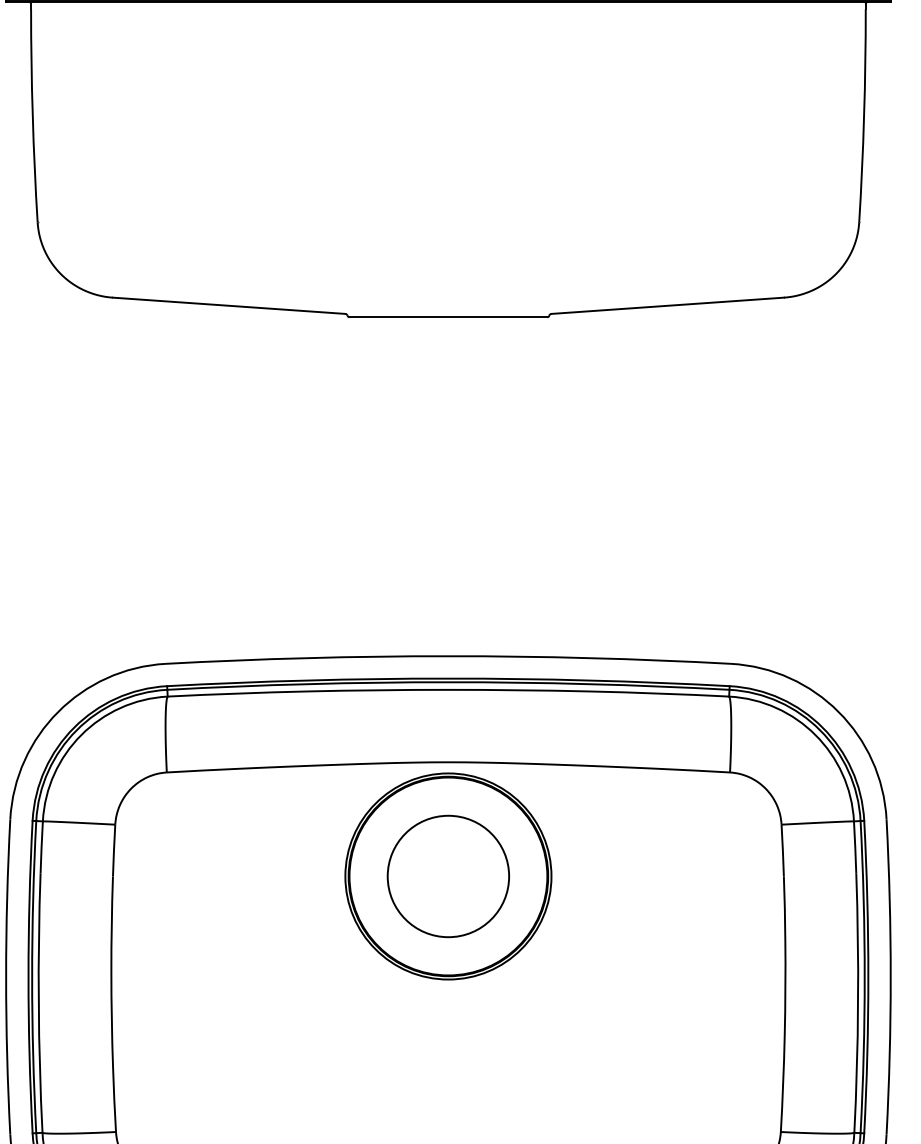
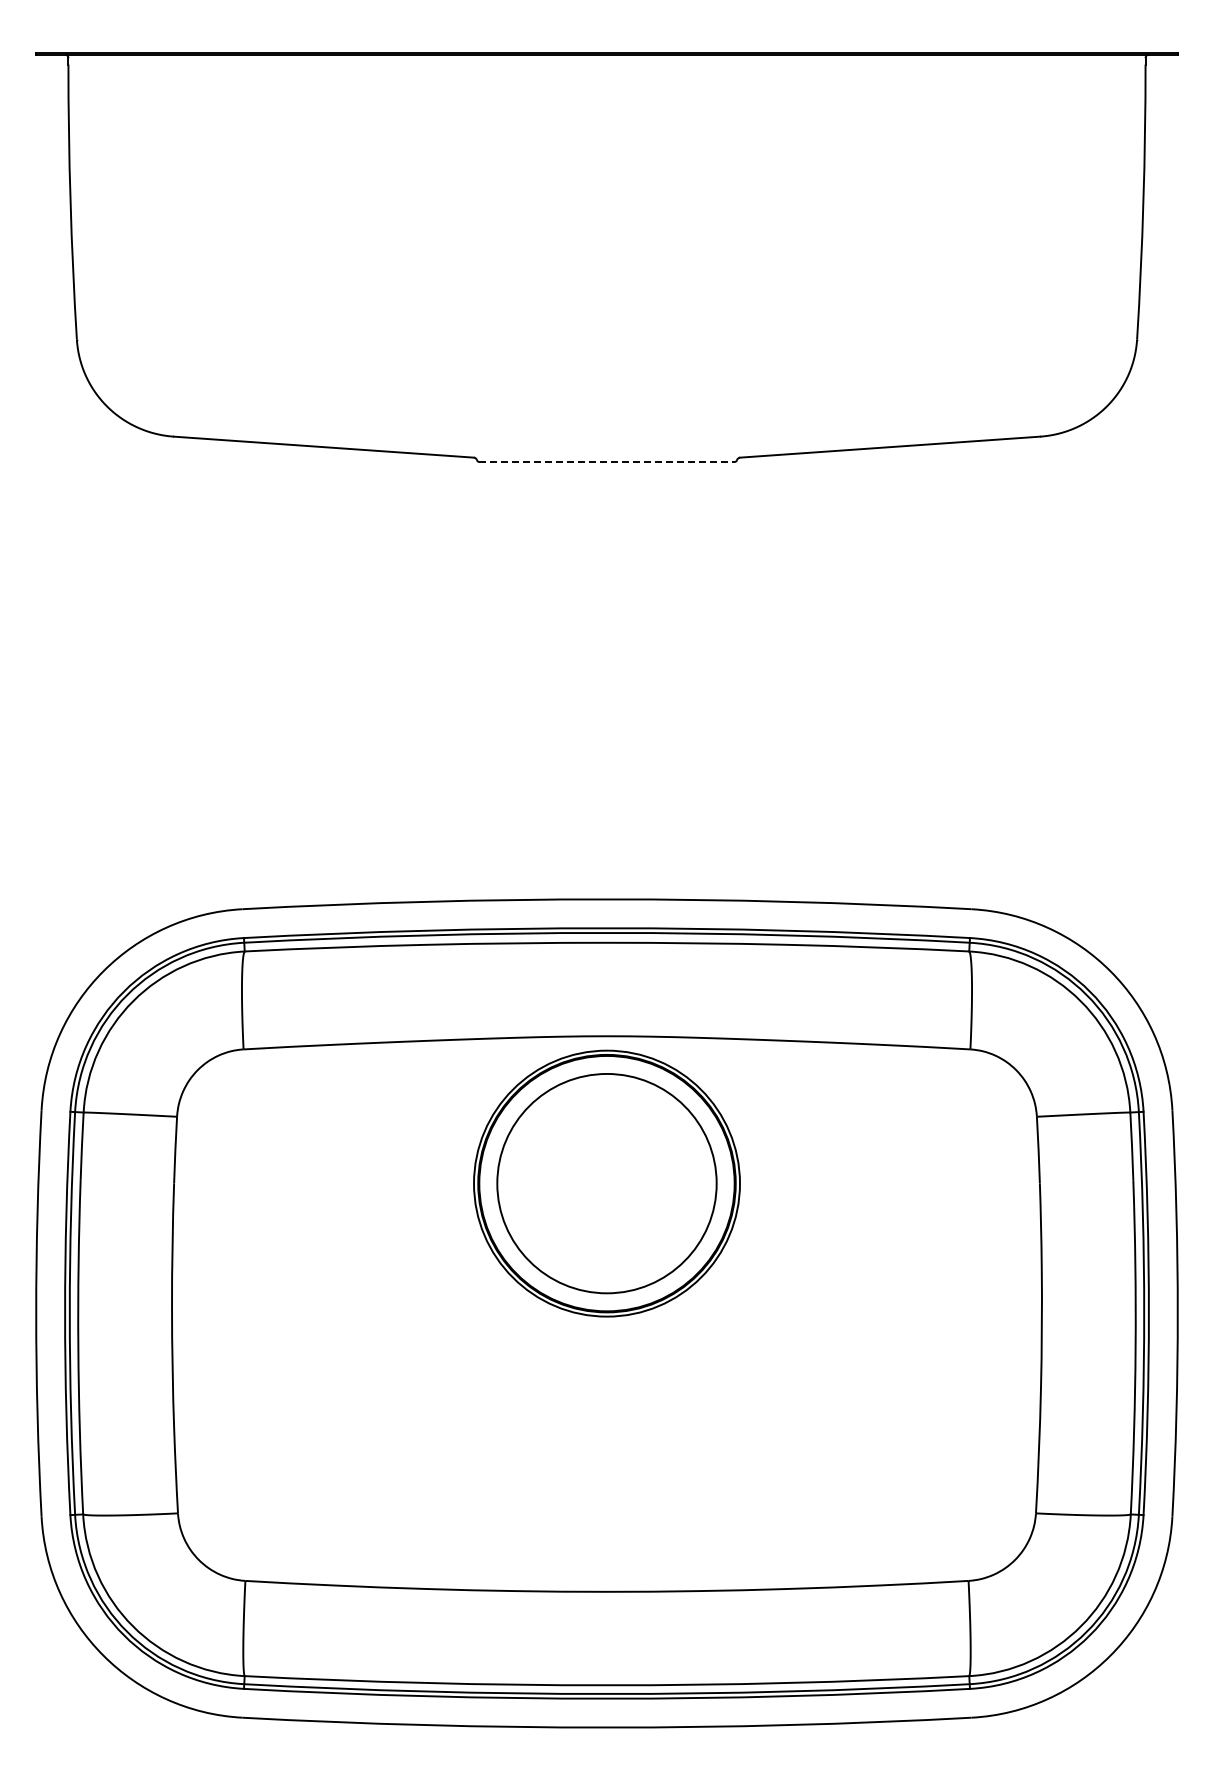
line: (448, 316) -> (607, 461), solid -> dashed
circle: (448, 876) -> (606, 1183), size x1.4

